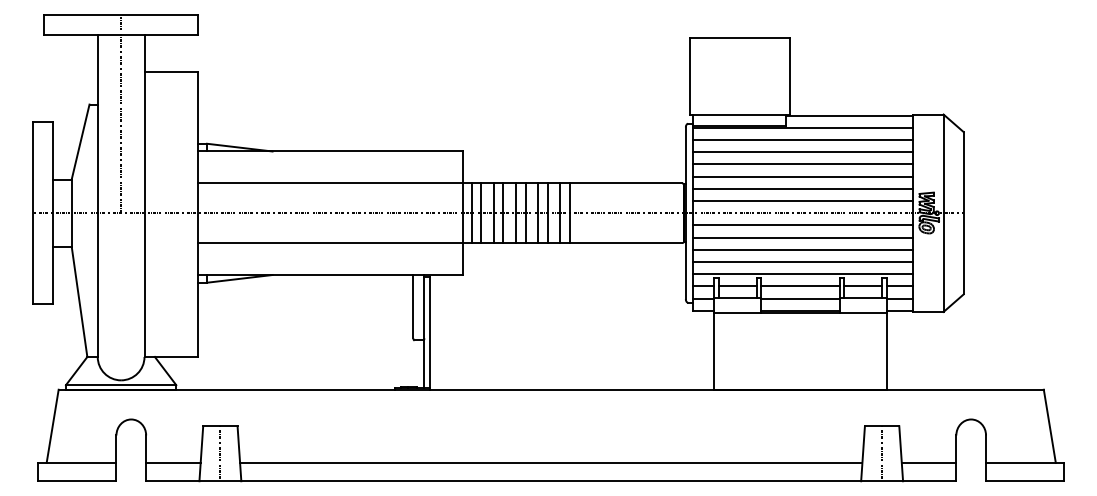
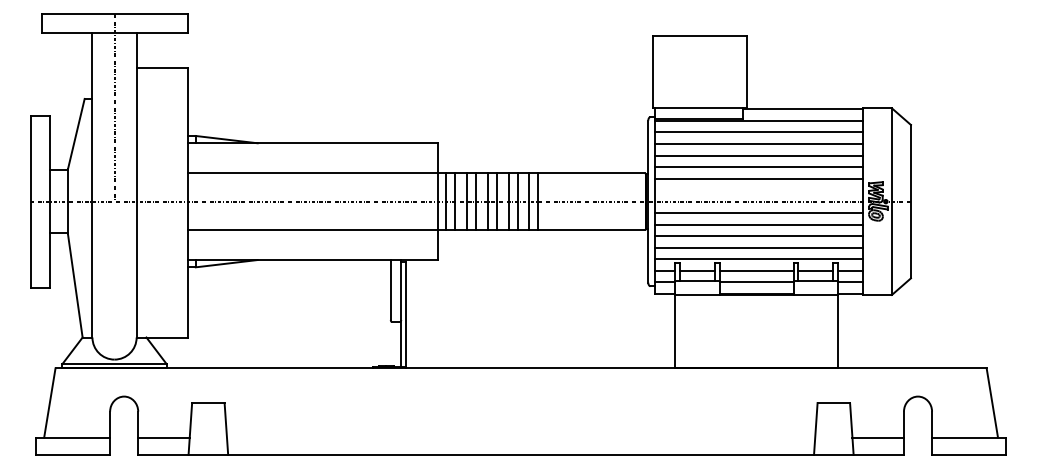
line: (802, 201) -> (758, 190), removed
line: (220, 453) -> (208, 428), removed
line: (882, 453) -> (834, 428), removed
line: (551, 462) -> (521, 437), removed

